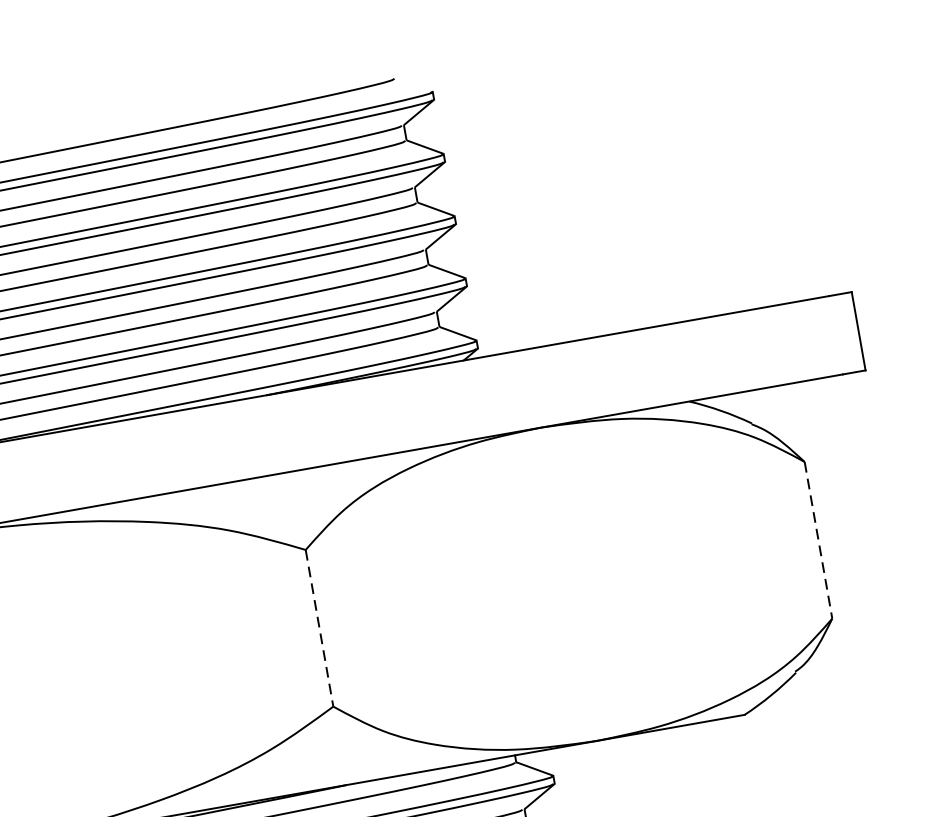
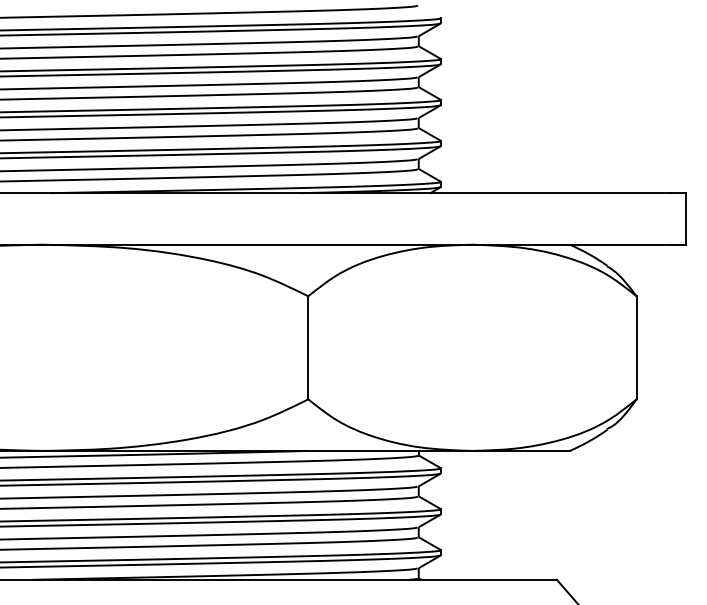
line: (818, 539) -> (636, 347), dashed -> solid
line: (319, 627) -> (308, 347), dashed -> solid

